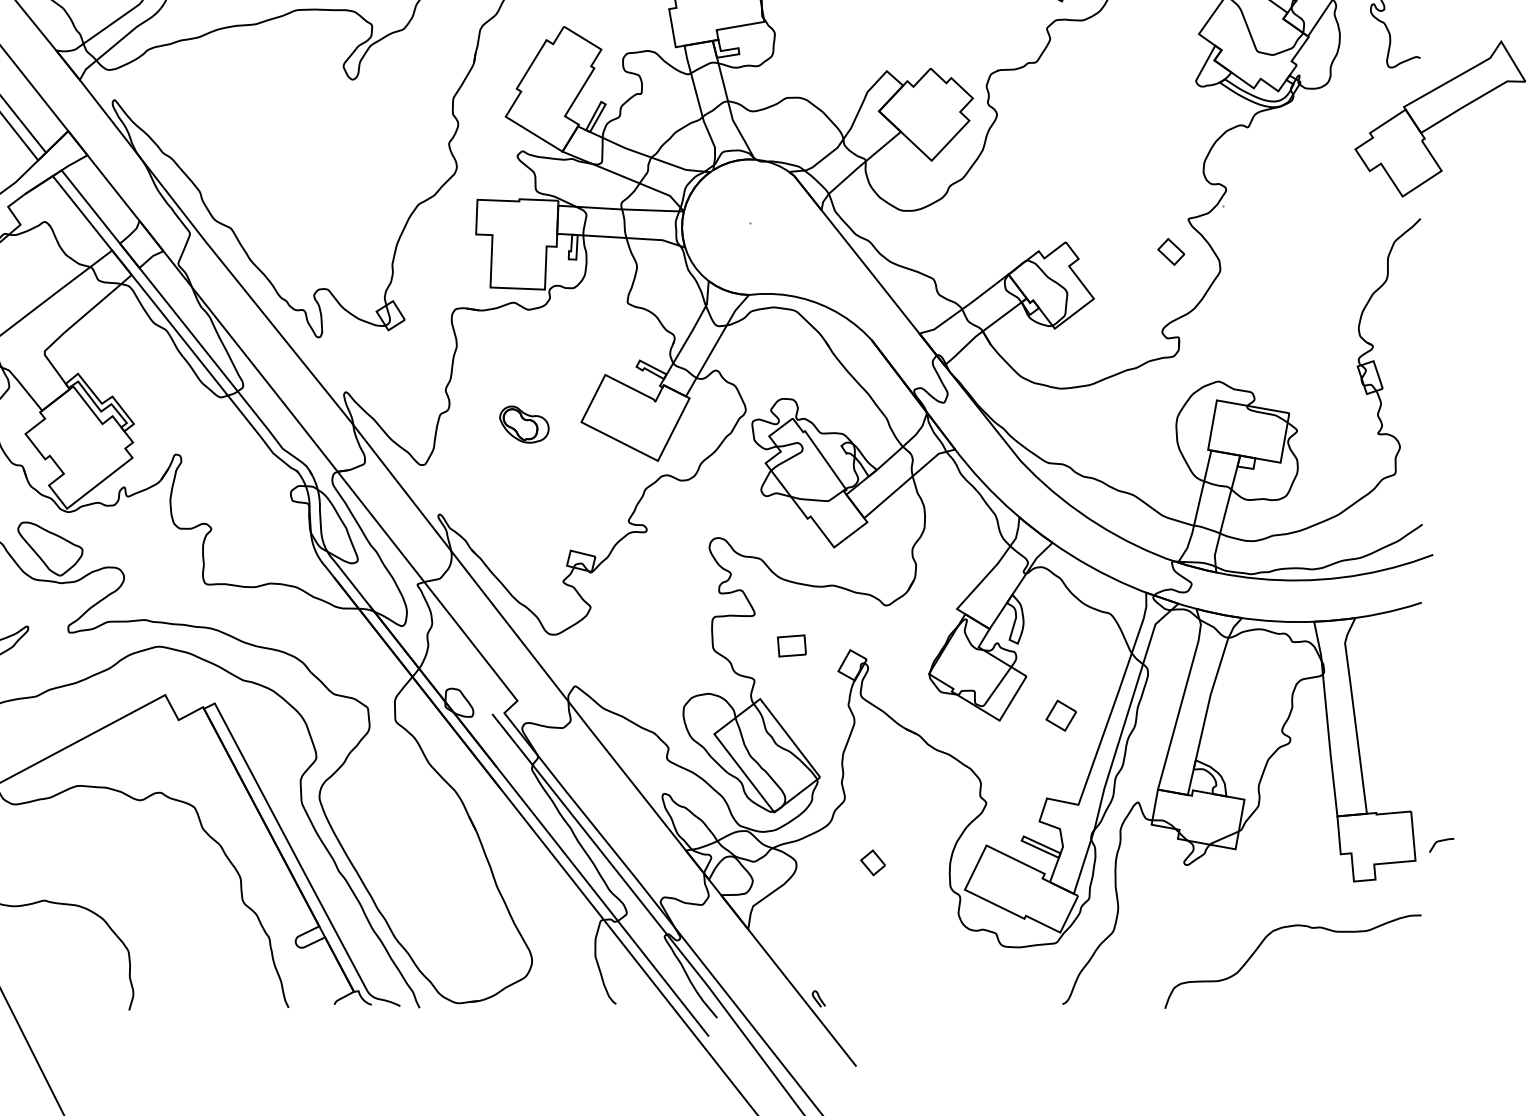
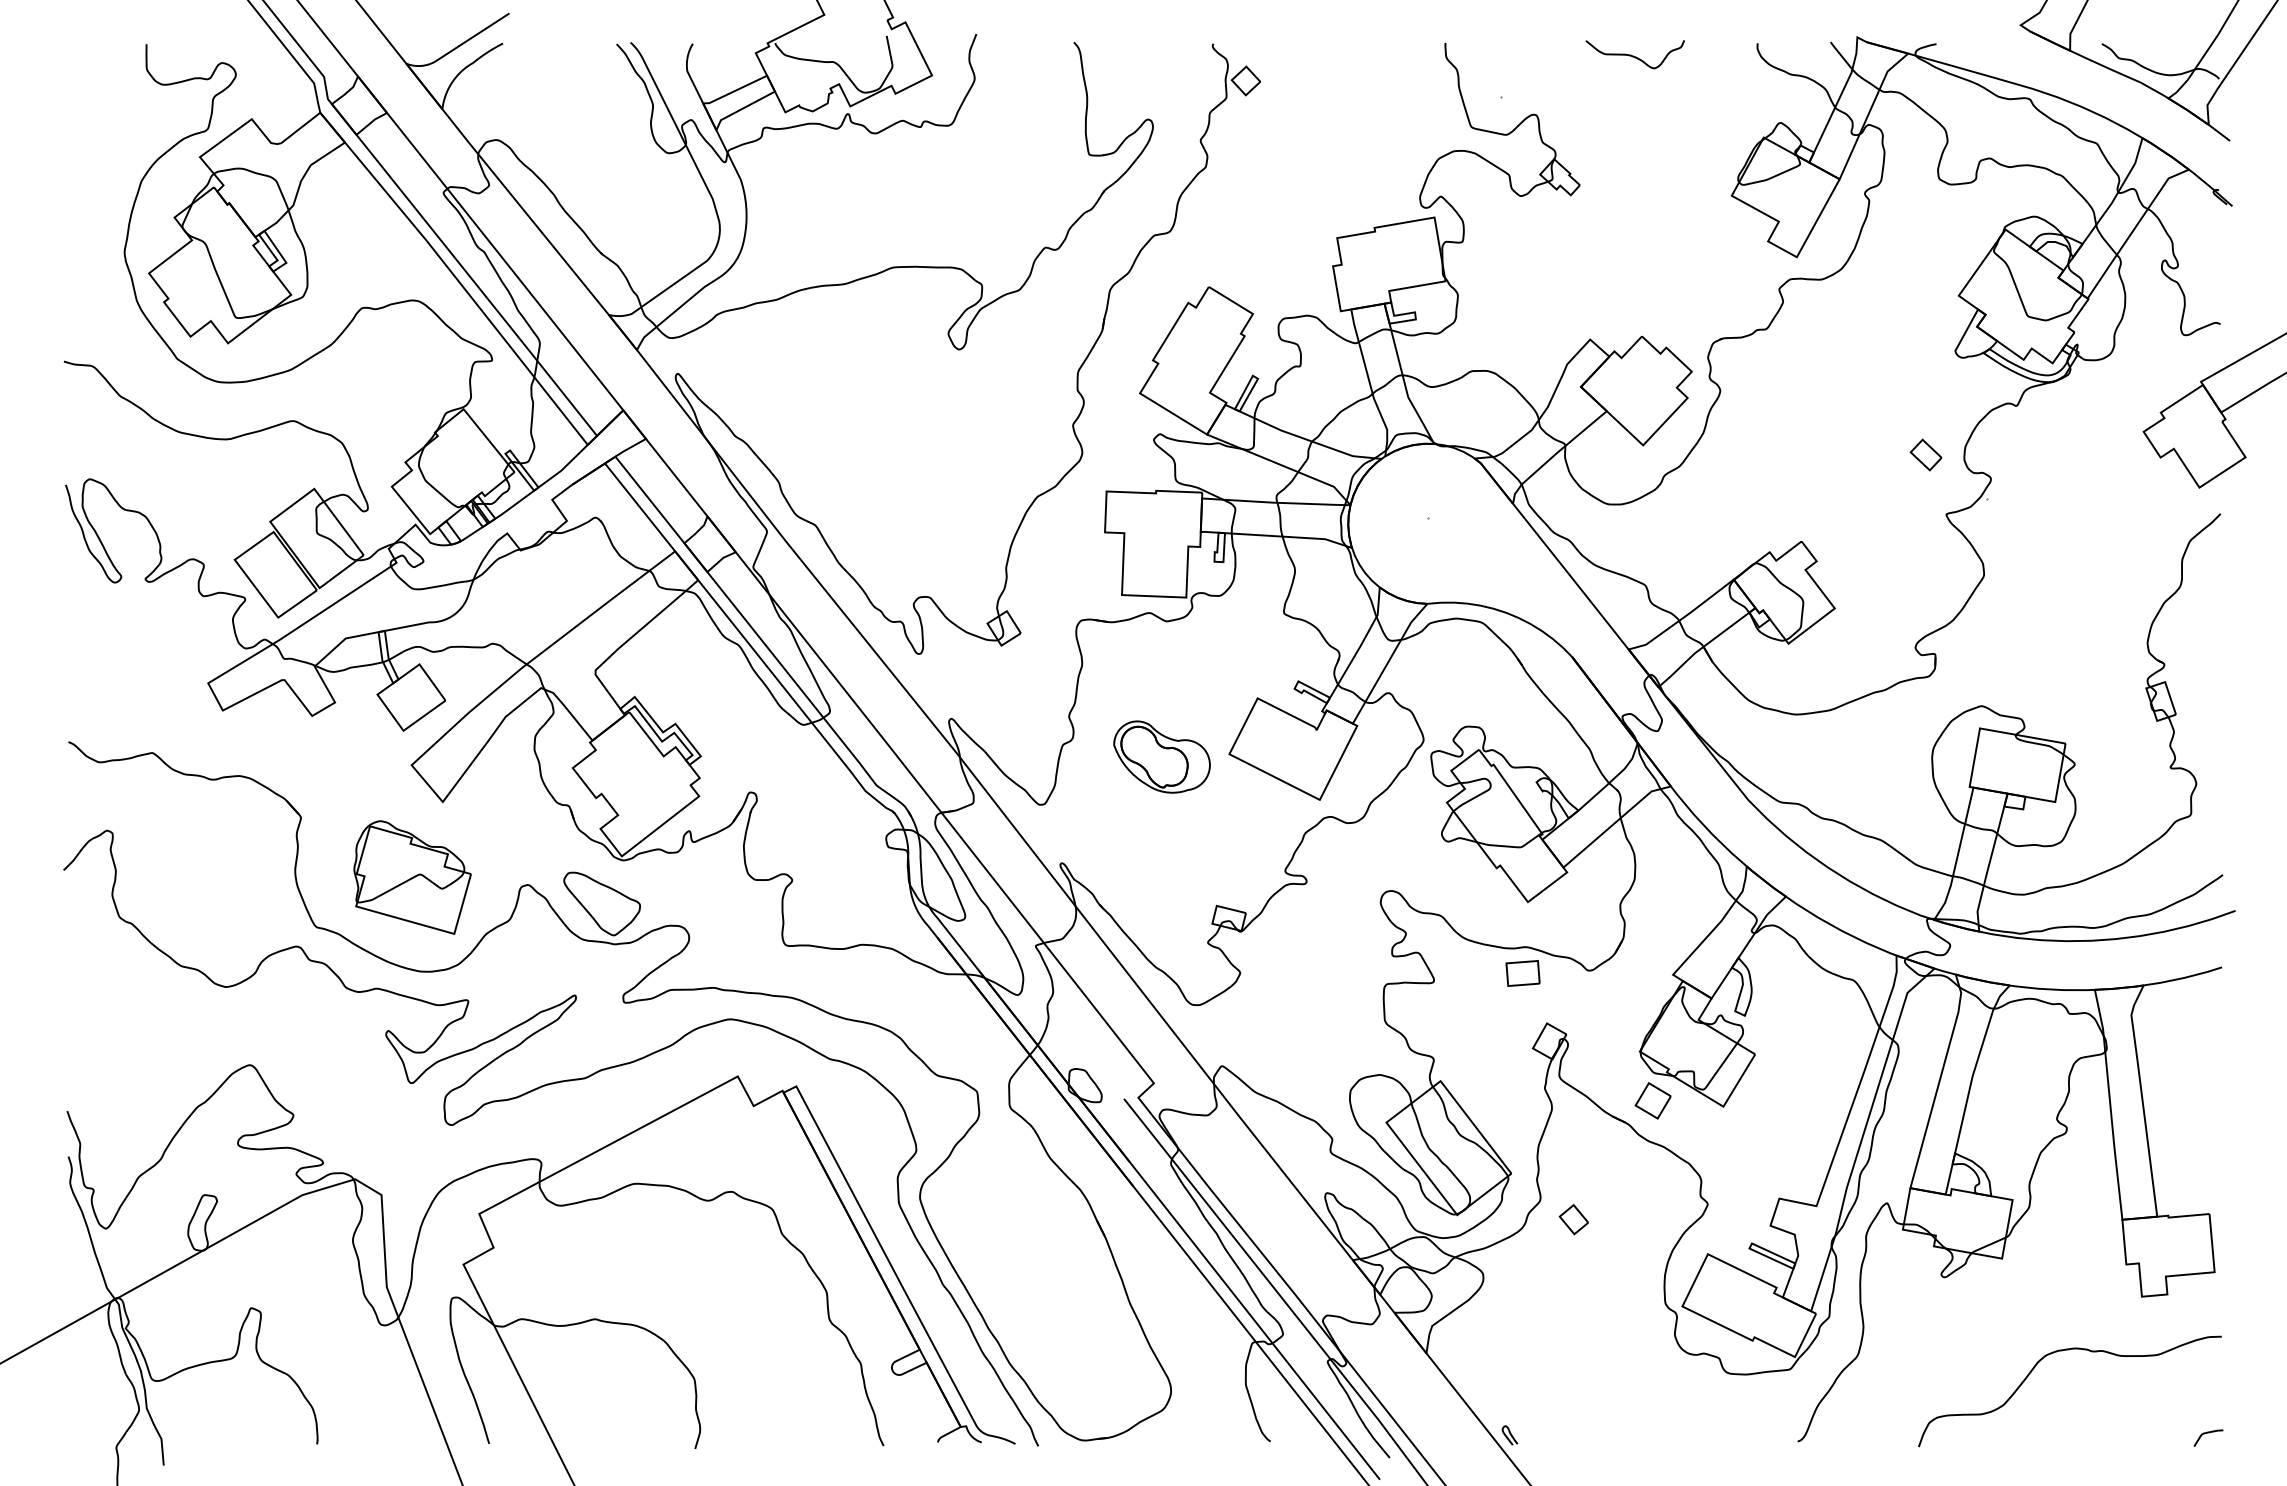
part: (1170, 251) -> (1925, 454), moved
part: (523, 424) -> (1161, 756), size x1.67
part: (791, 645) -> (1522, 973), moved
part: (1060, 715) -> (1652, 1100), moved
curve: (1441, 841) -> (2208, 1433), moved
part: (872, 862) -> (1573, 1219), moved

